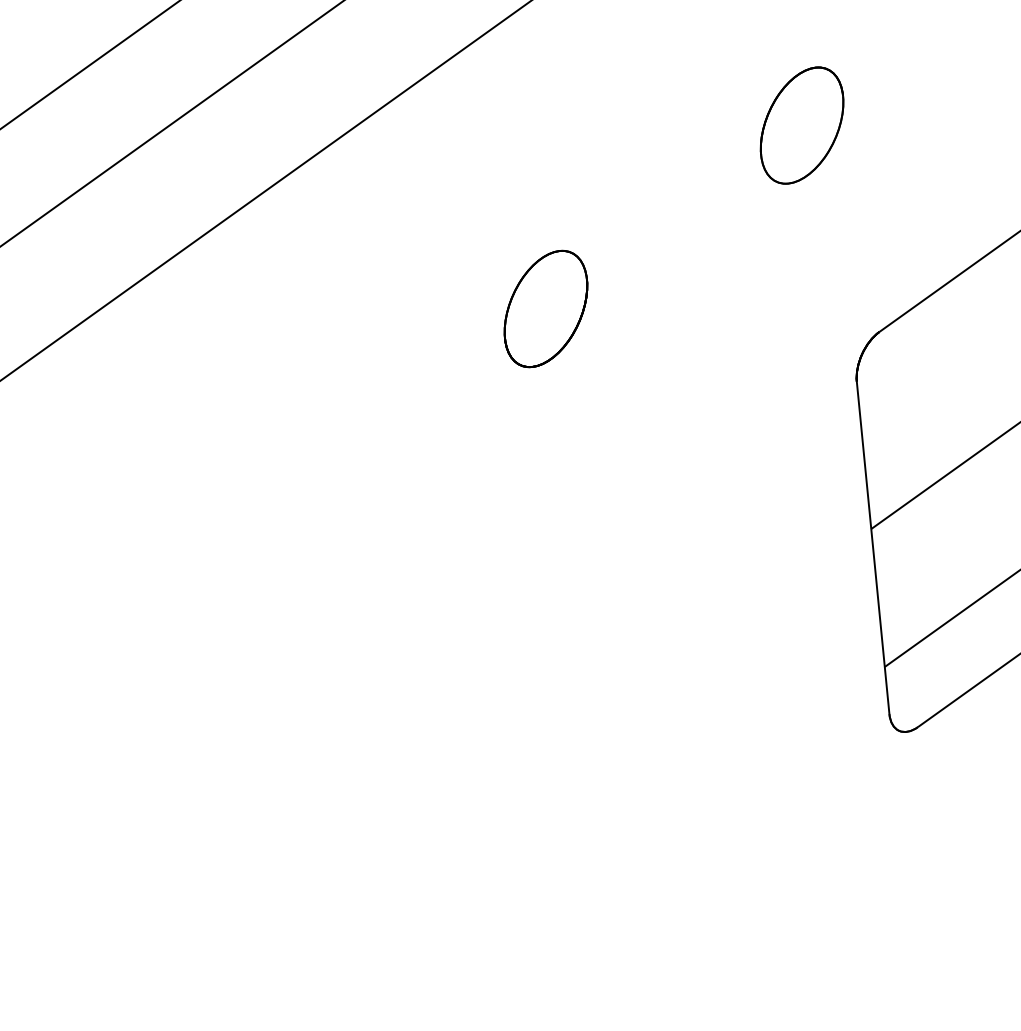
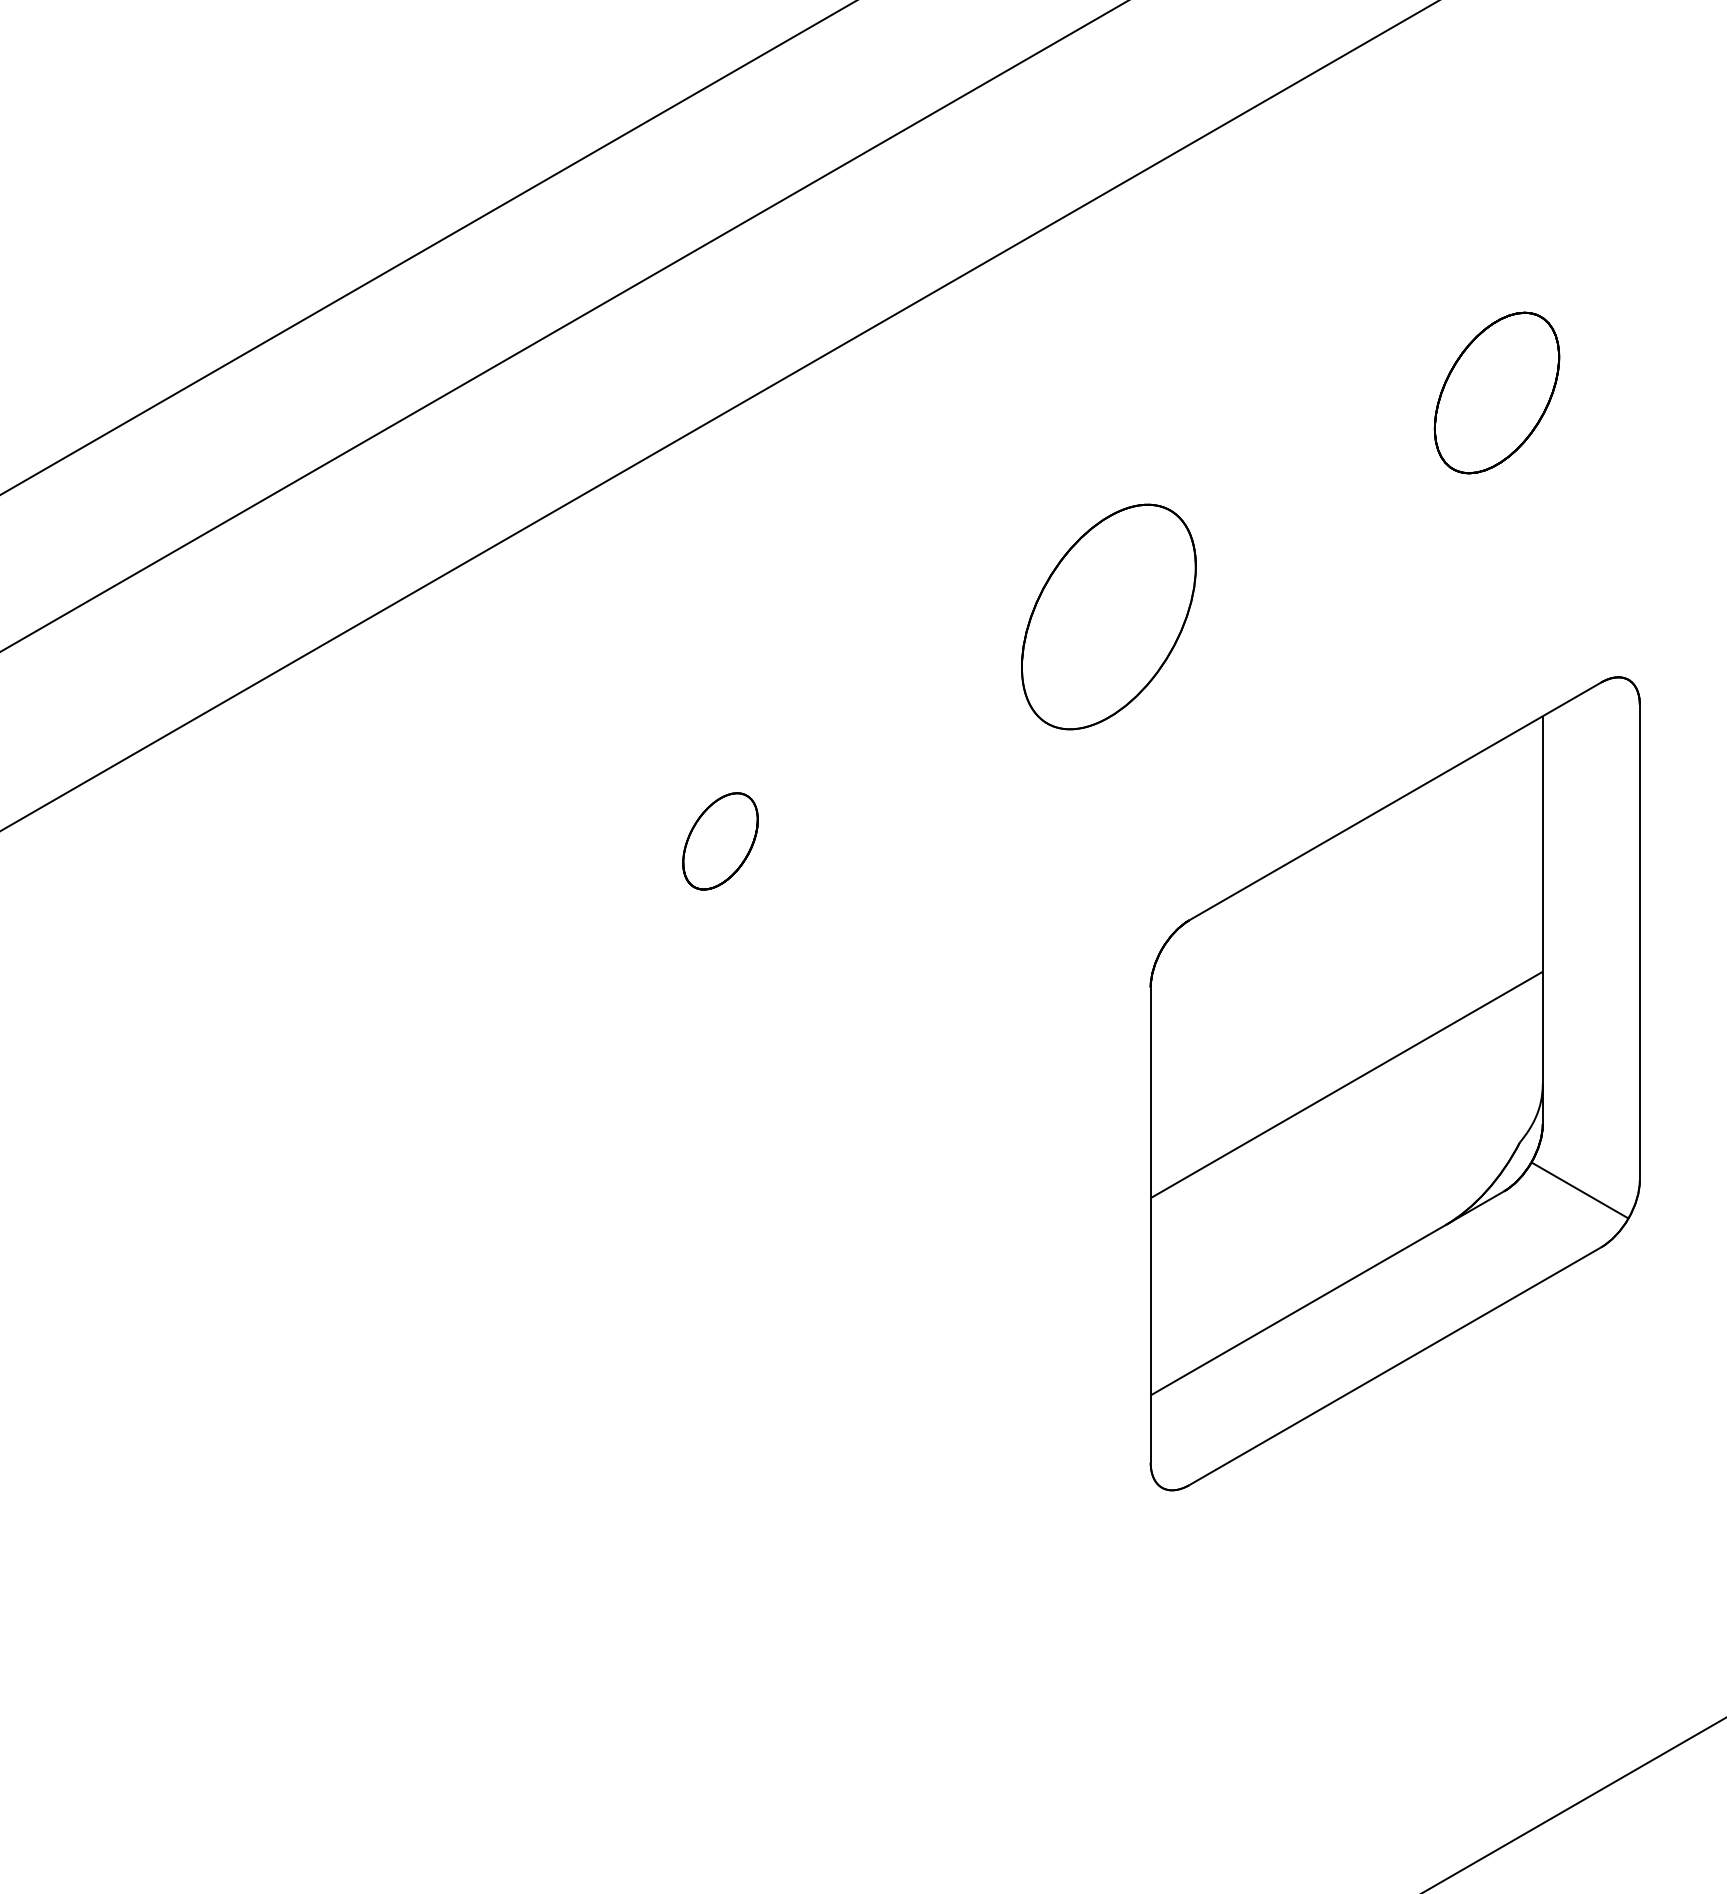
part: (801, 125) -> (1108, 617), size x1.4
part: (545, 309) -> (720, 841), size x0.6

